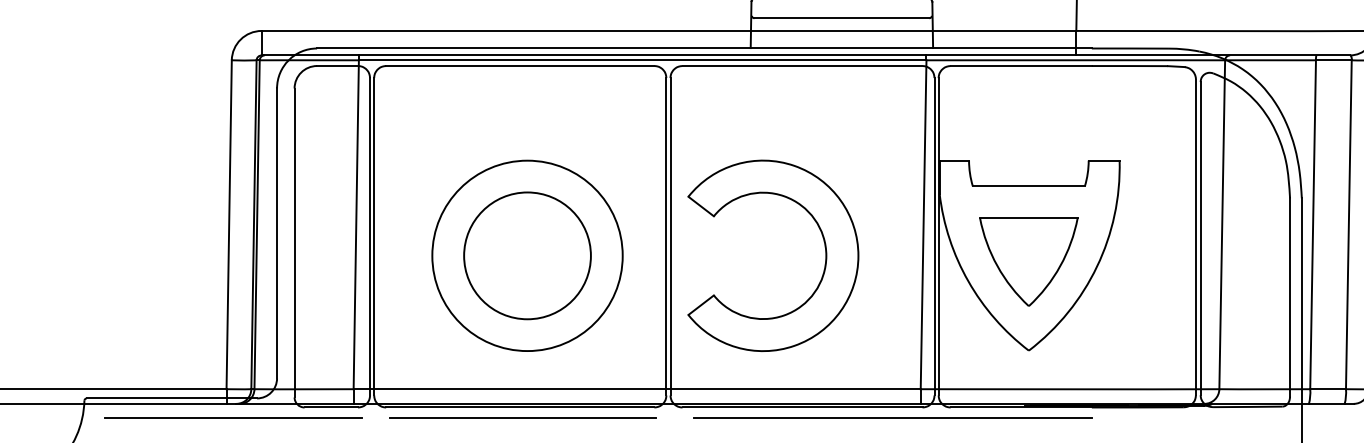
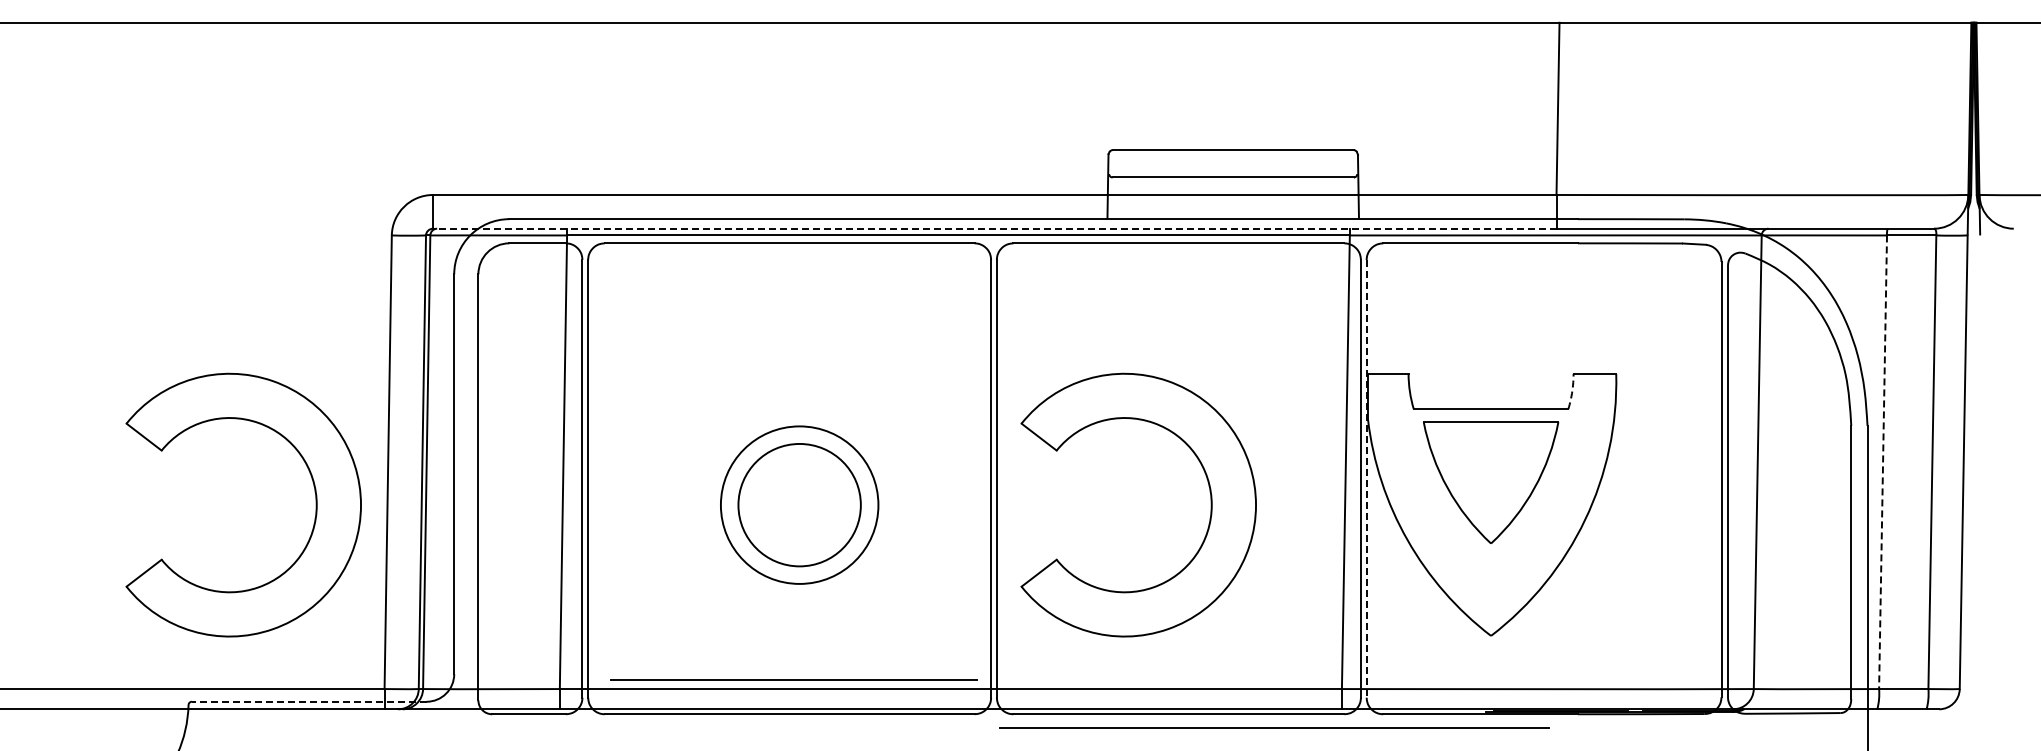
line: (668, 55) -> (994, 228), solid -> dashed
arc: (1087, 173) -> (1572, 391), solid -> dashed
line: (1313, 224) -> (1883, 462), solid -> dashed
line: (938, 236) -> (1366, 478), solid -> dashed
part: (176, 255) -> (315, 504), added
circle: (527, 255) -> (799, 504), size x0.6
circle: (527, 255) -> (799, 504), size x0.7
part: (1029, 261) -> (1491, 482), moved
line: (171, 398) -> (308, 701), solid -> dashed
line: (233, 417) -> (393, 728), removed
line: (523, 417) -> (793, 679), moved
line: (892, 417) -> (1274, 727), moved

